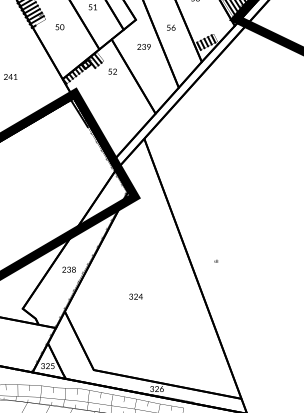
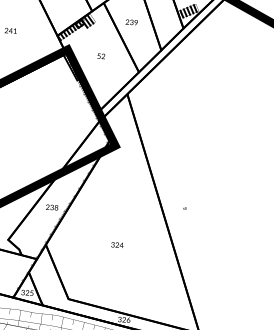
text: (143, 46) -> (131, 21), moved
text: (112, 71) -> (101, 56), moved
text: (135, 296) -> (116, 244), moved

